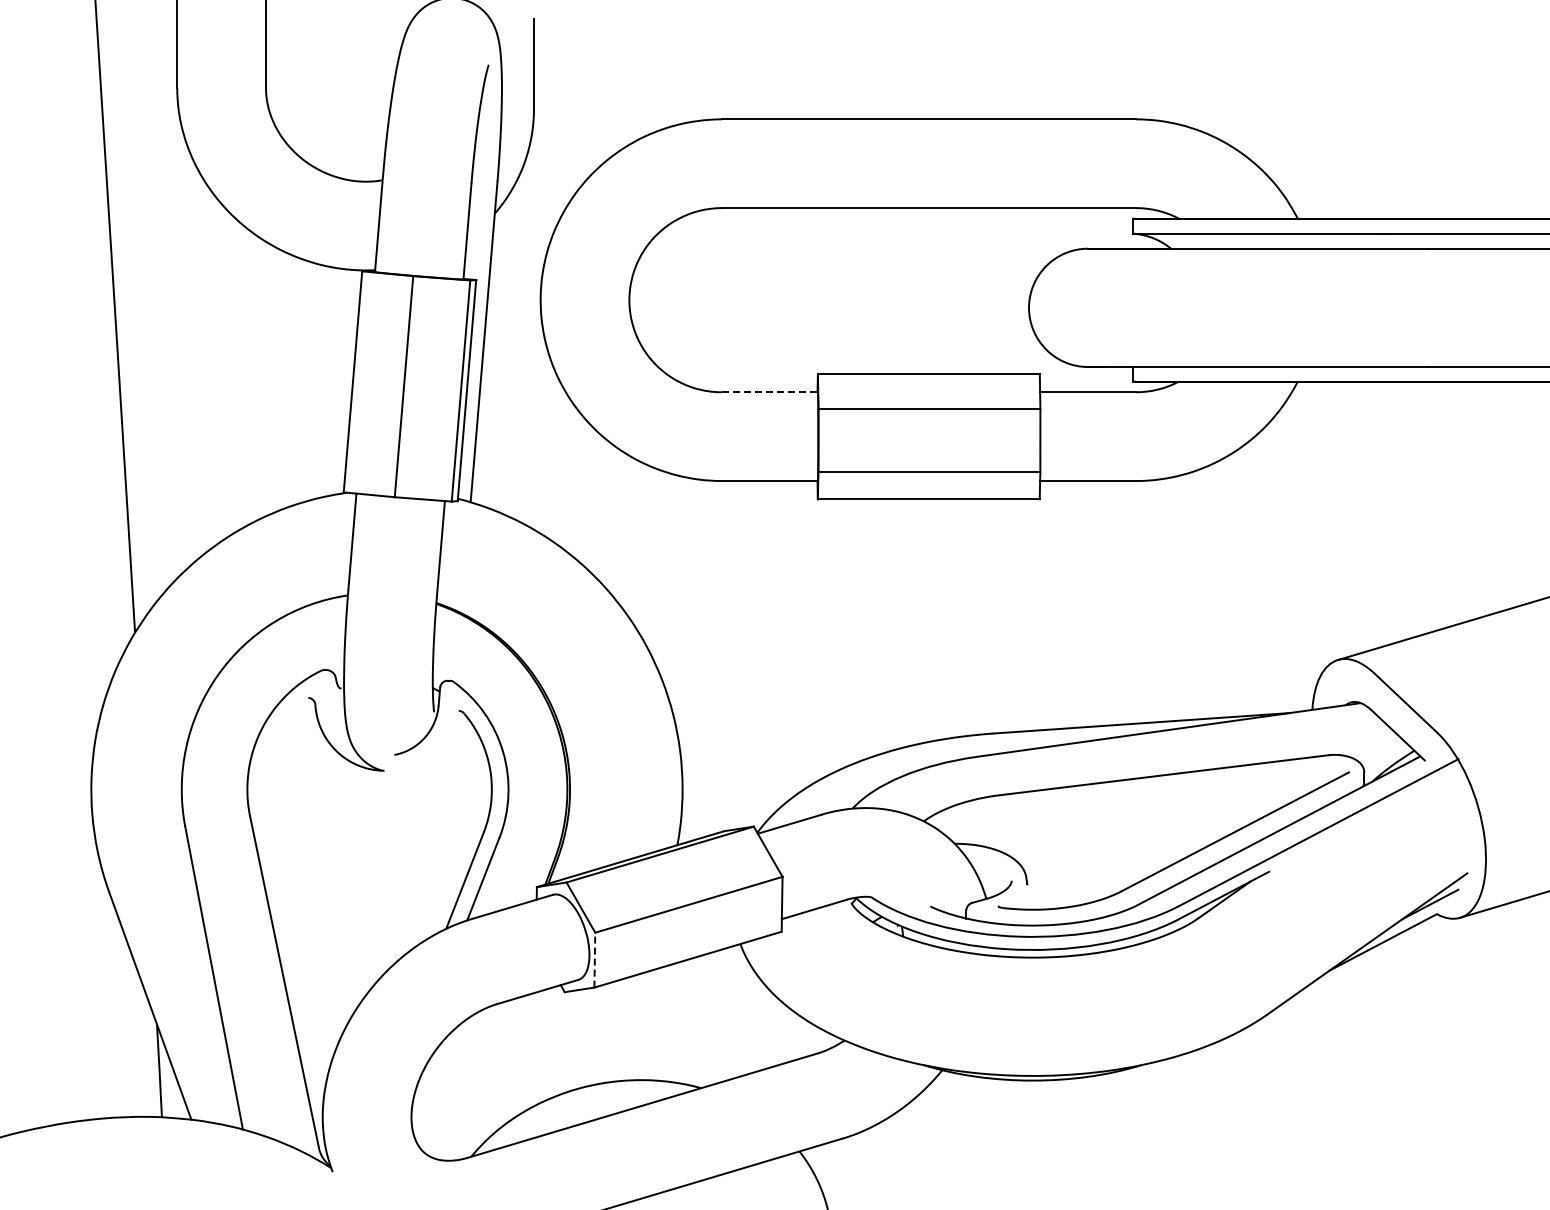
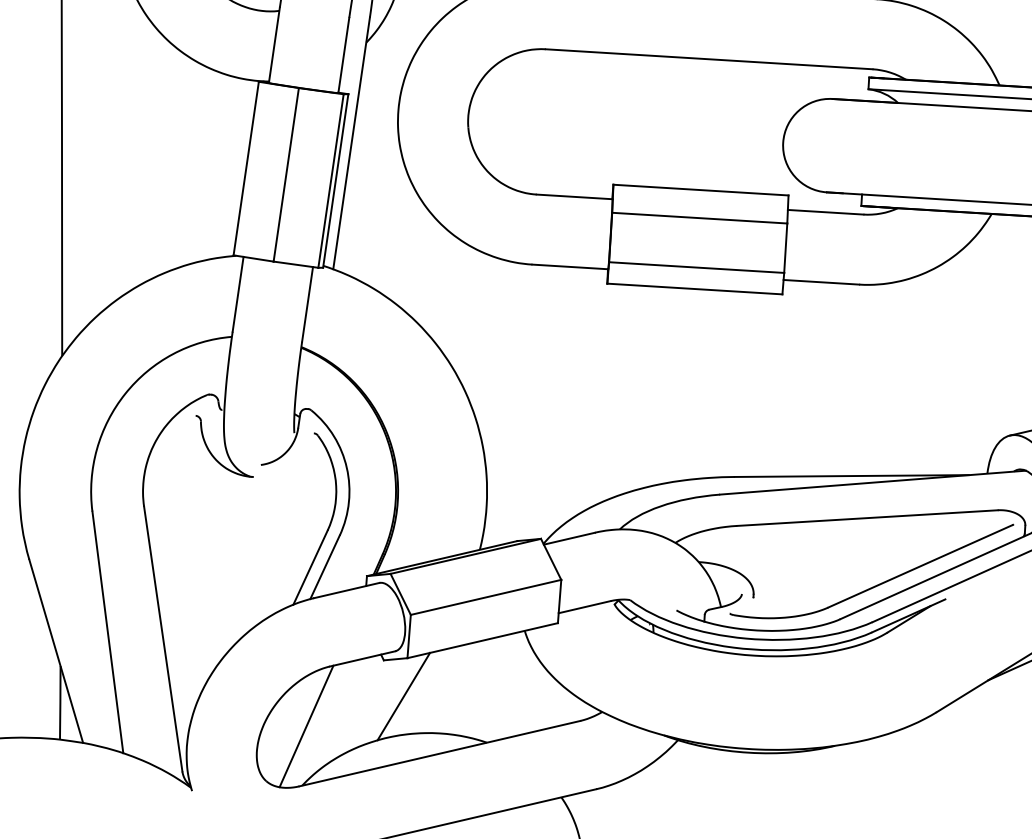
line: (770, 392) -> (575, 197), dashed -> solid
line: (594, 959) -> (408, 636), dashed -> solid
line: (592, 1036) -> (403, 696), added
line: (471, 1081) -> (305, 726), added

